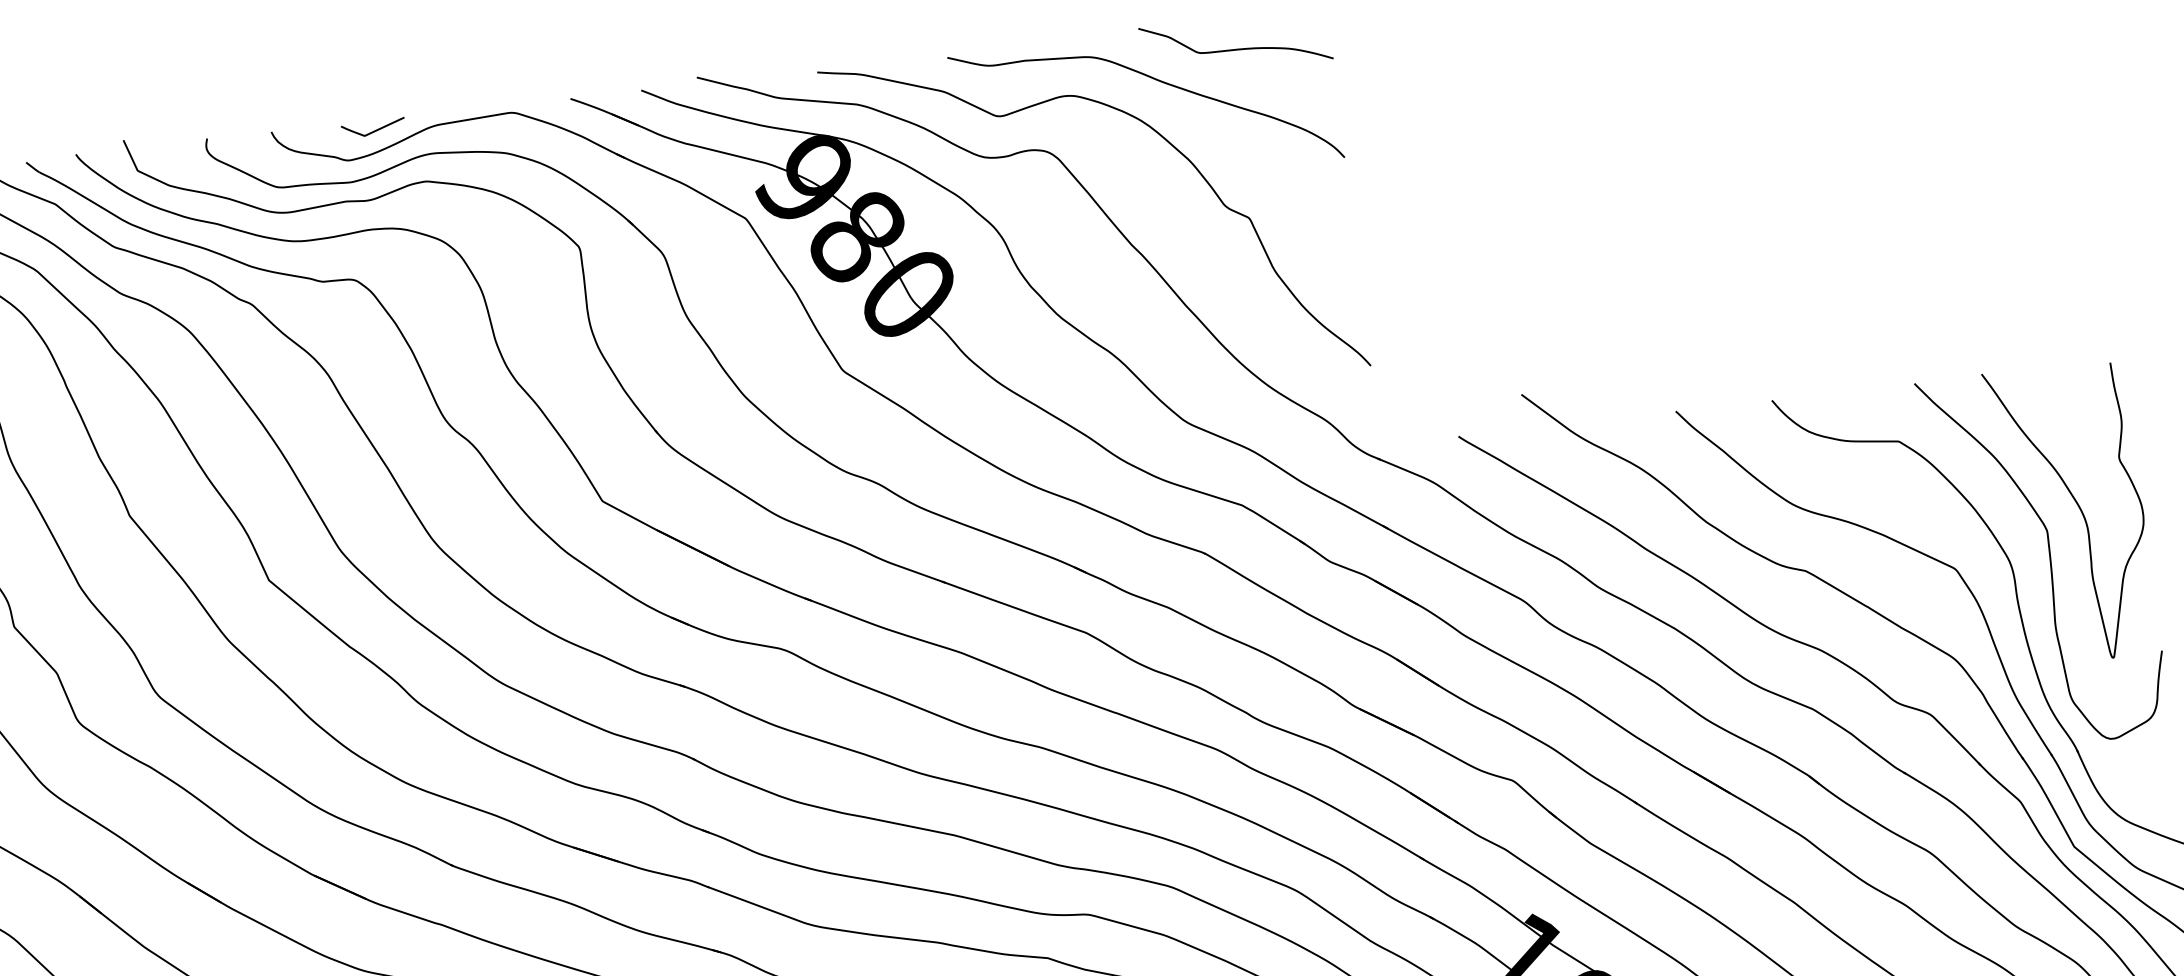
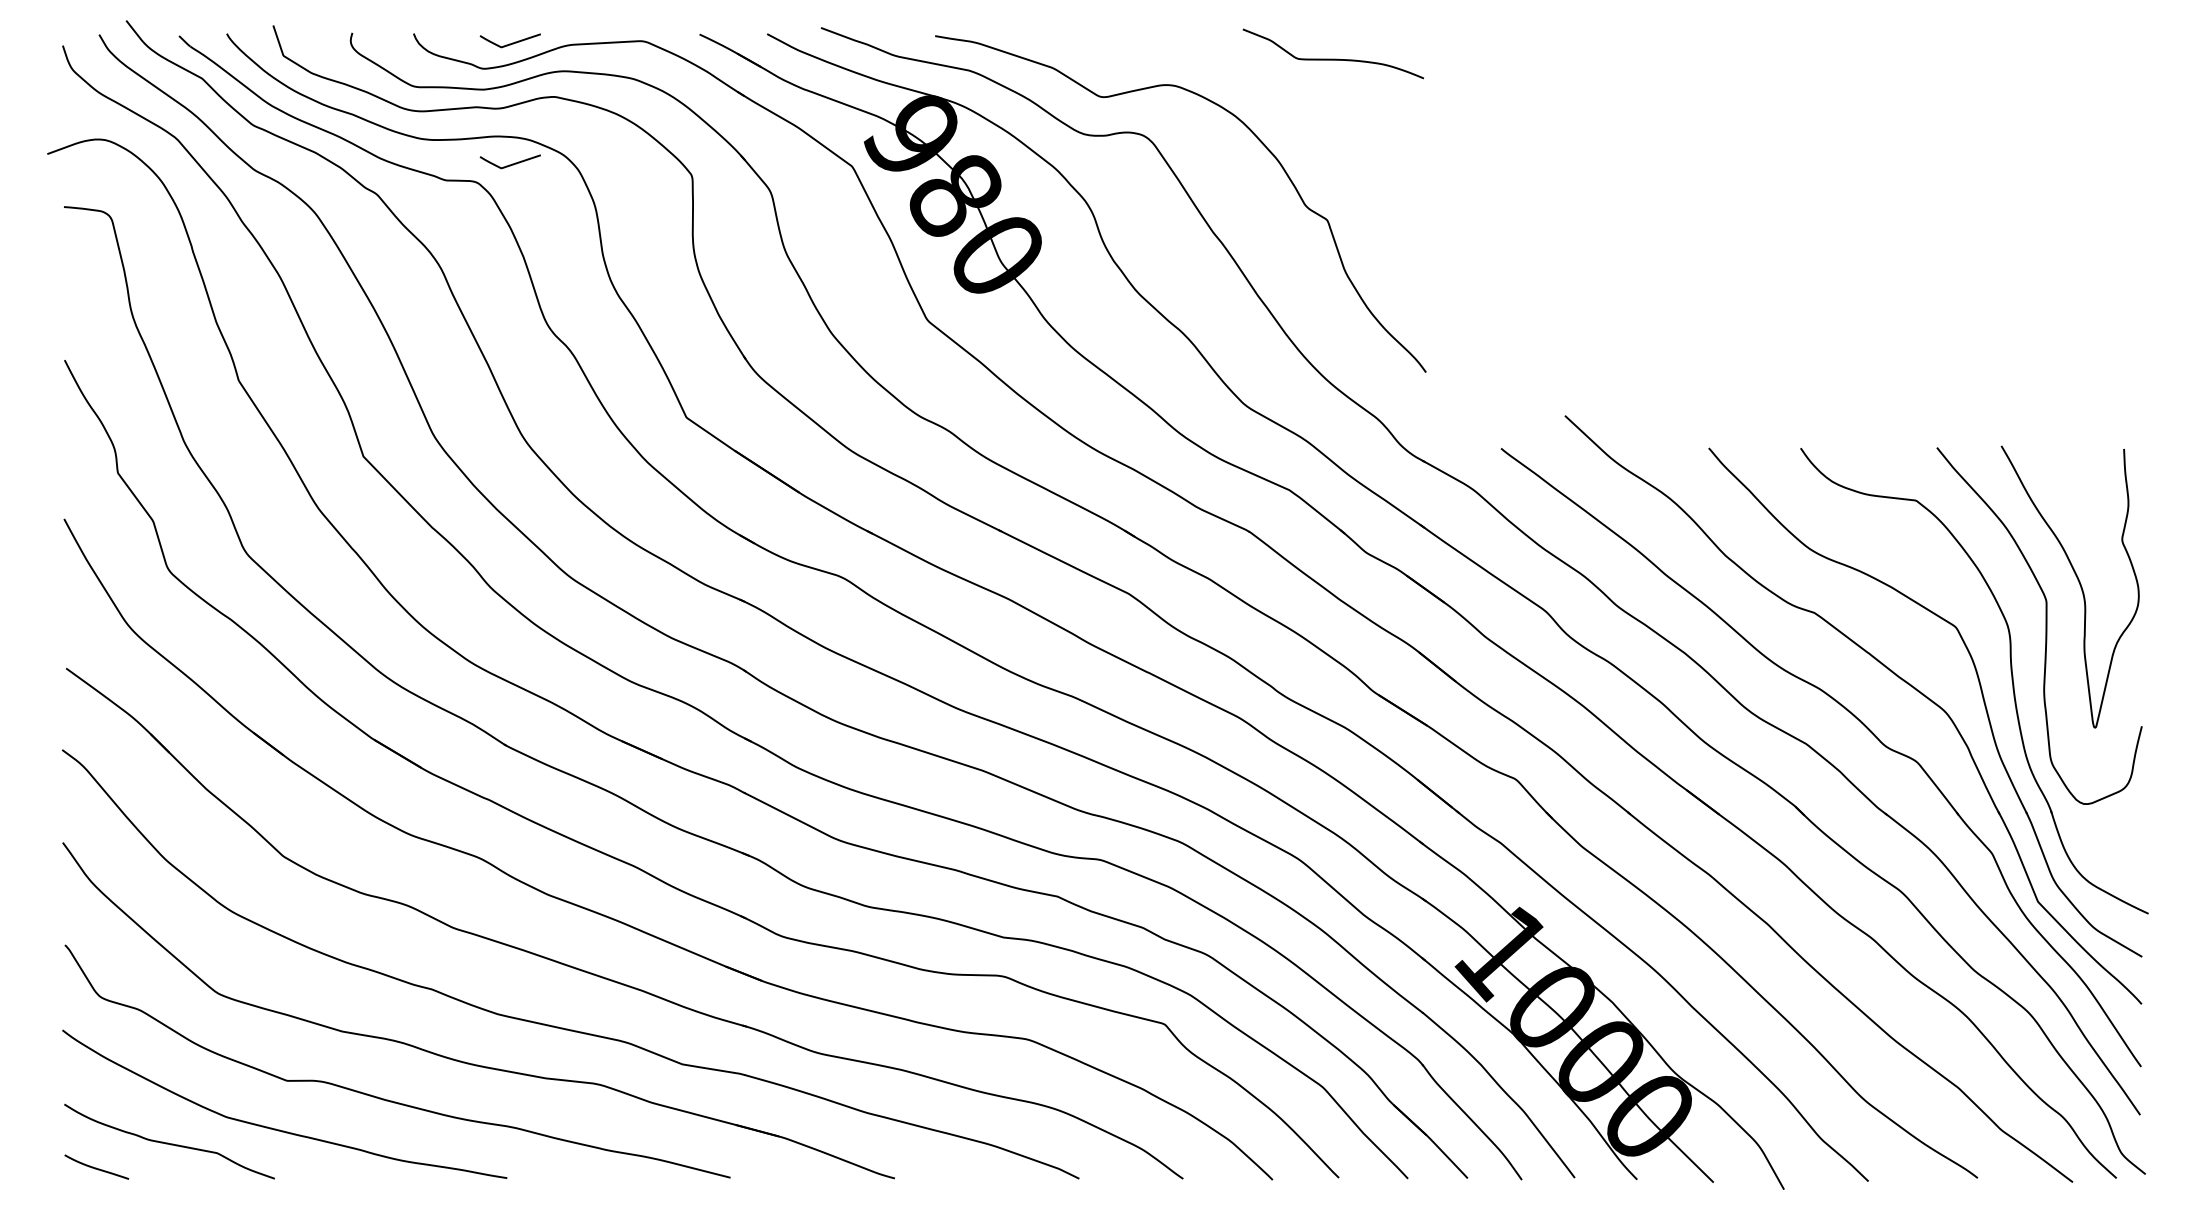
curve: (1156, 80) -> (1254, 80), removed
curve: (387, 257) -> (509, 164), added

